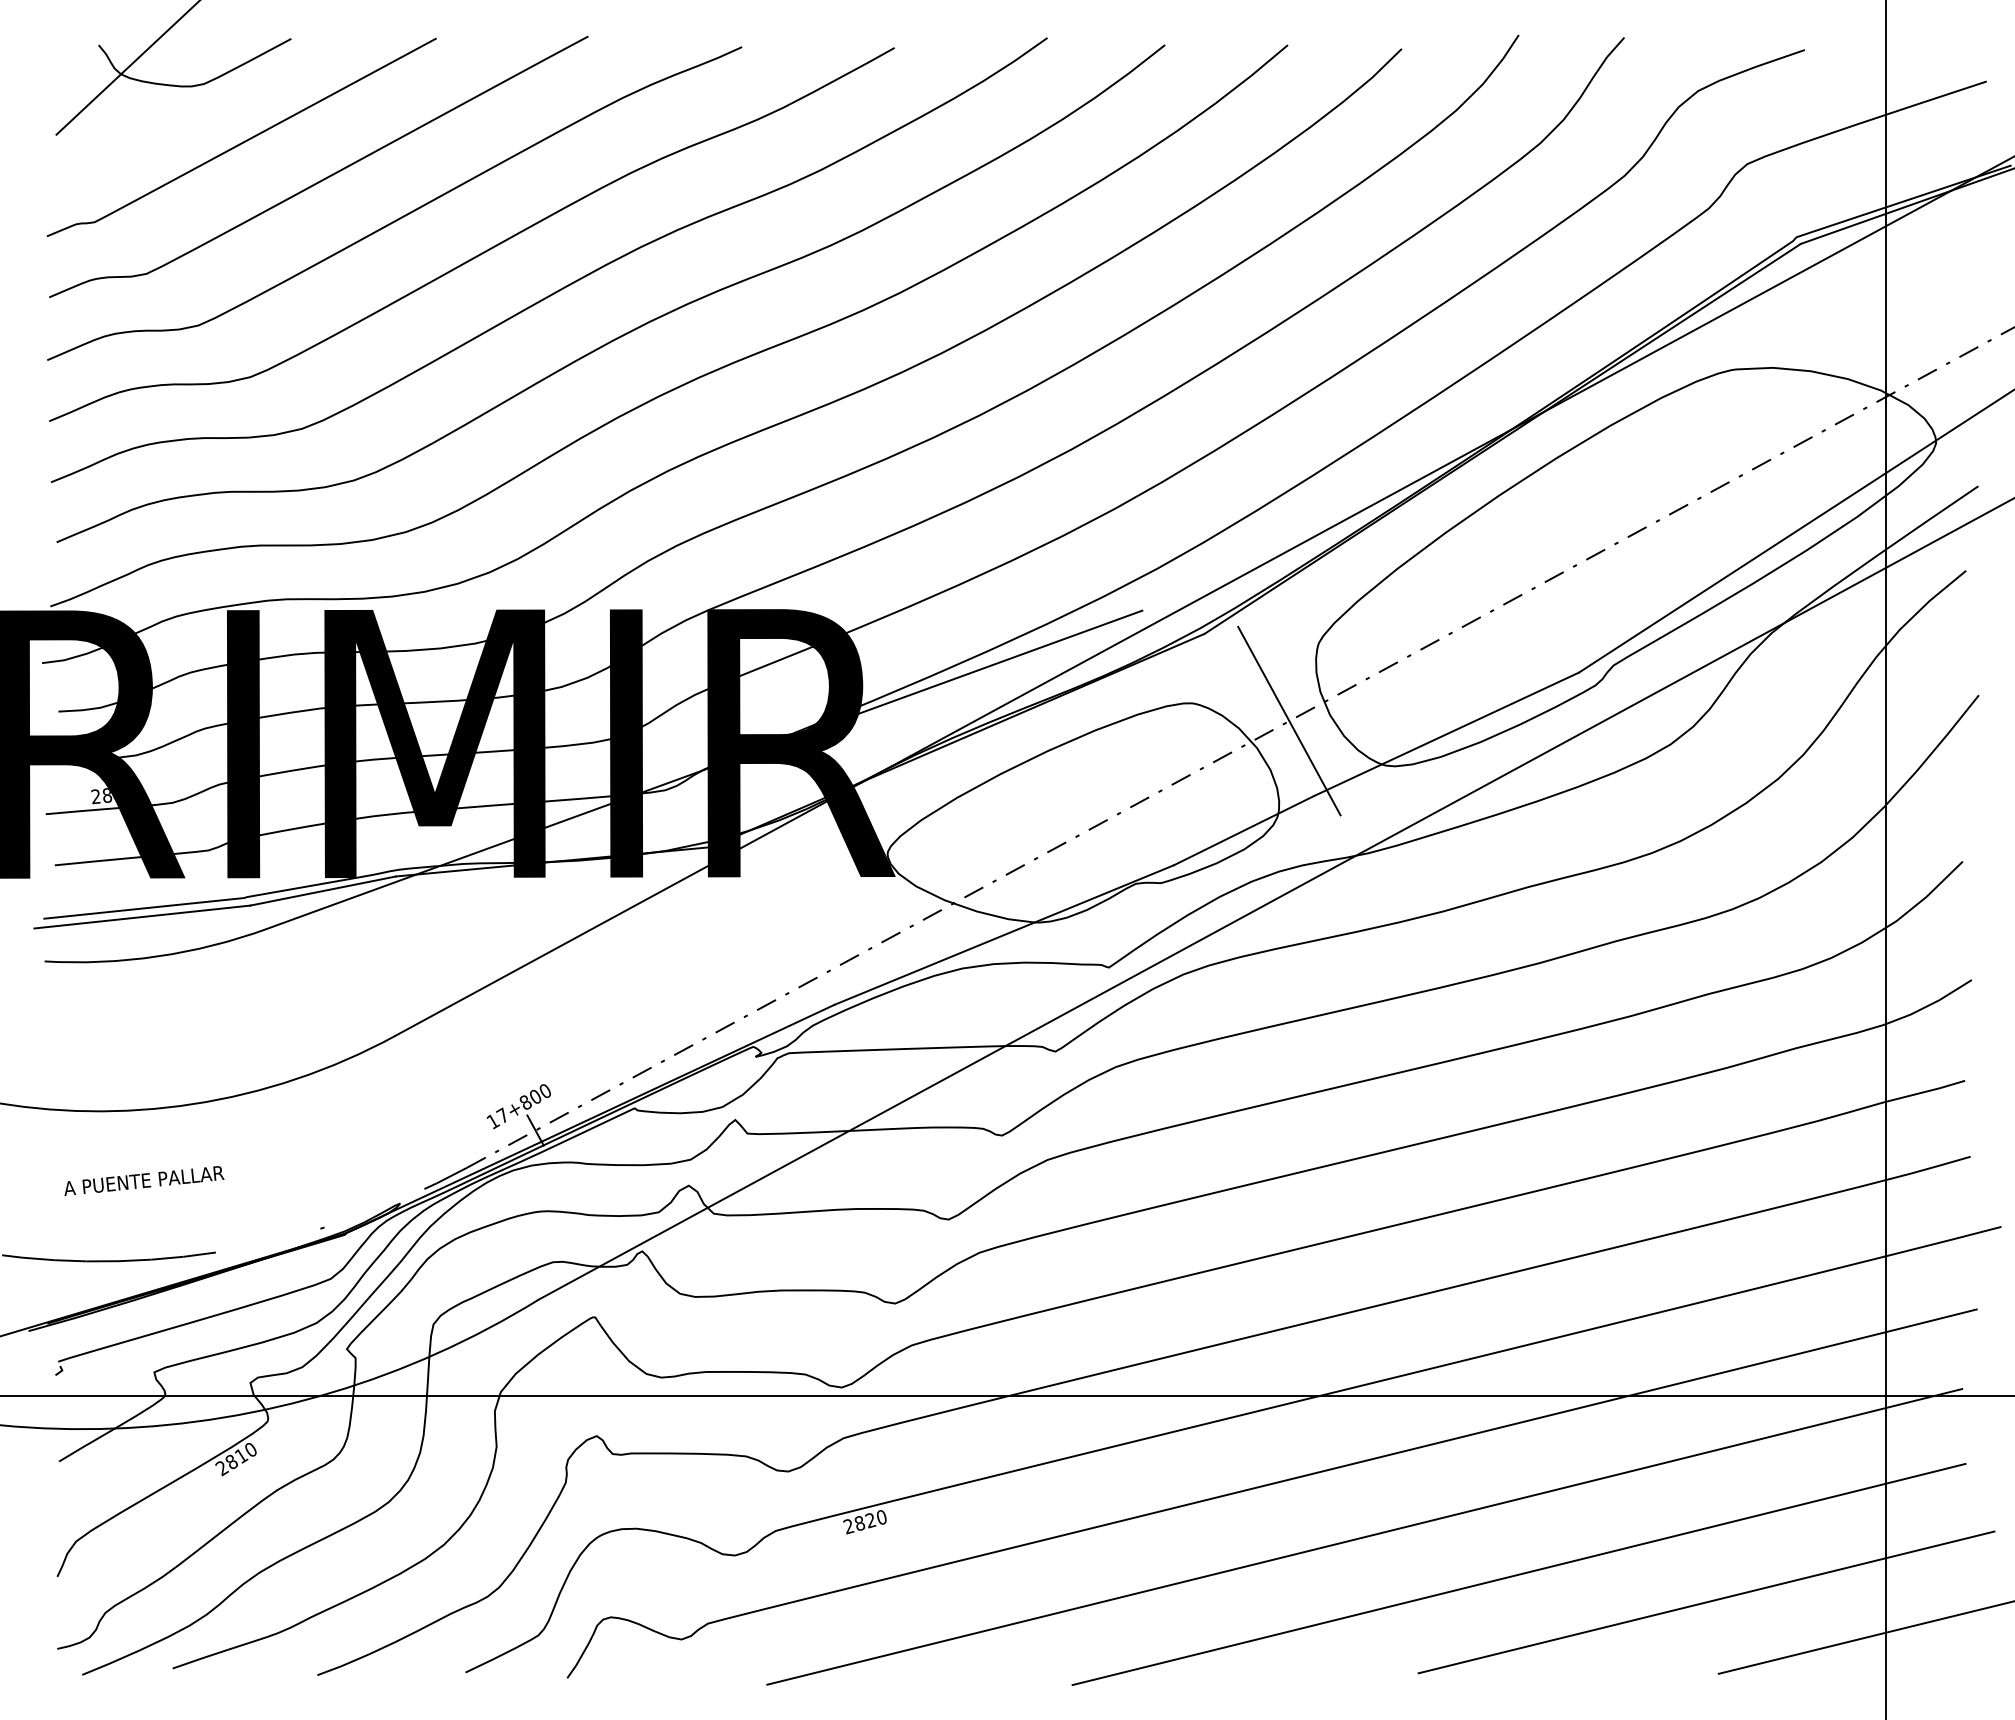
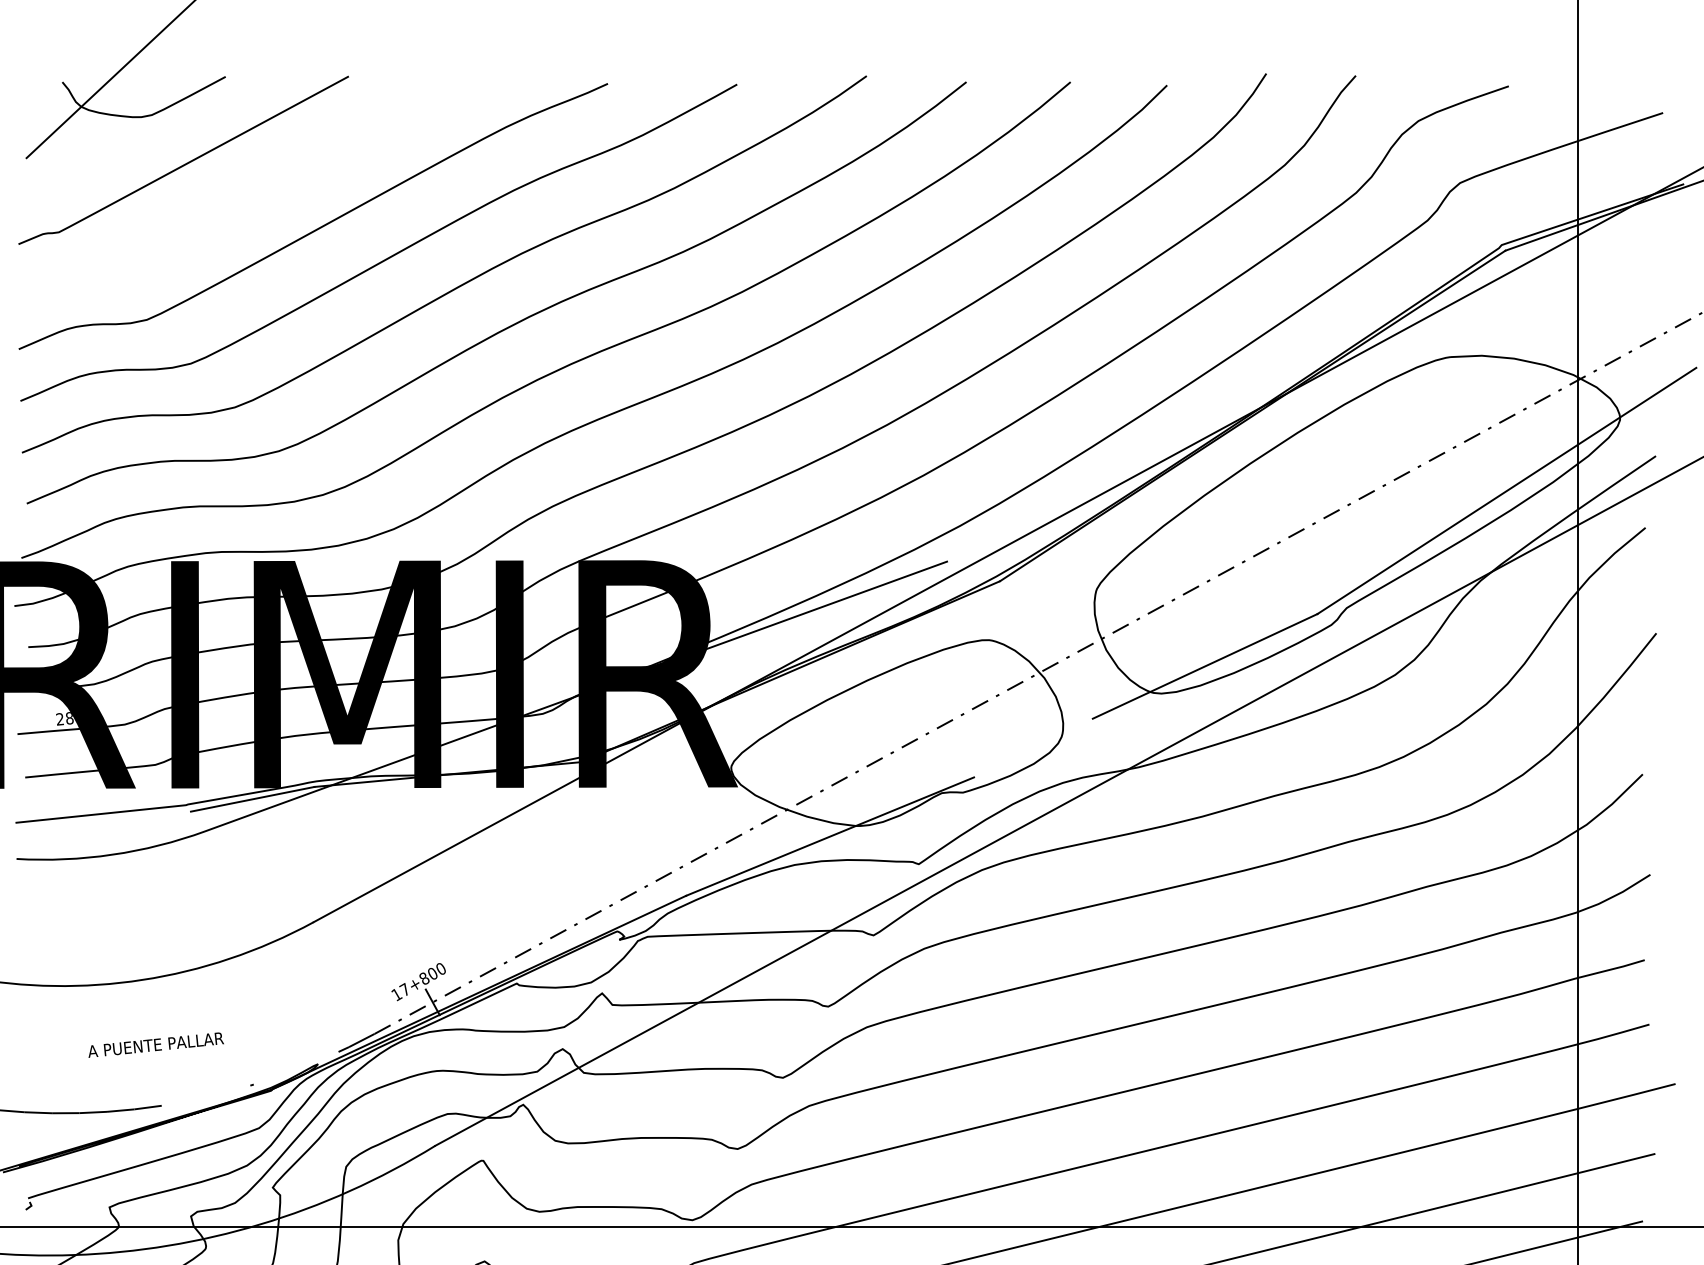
curve: (323, 178) -> (252, 195), removed
line: (1289, 720) -> (1071, 654), removed
line: (1244, 830) -> (1033, 747), removed
line: (142, 916) -> (99, 820), removed
text: (144, 1180) -> (156, 1044), moved

